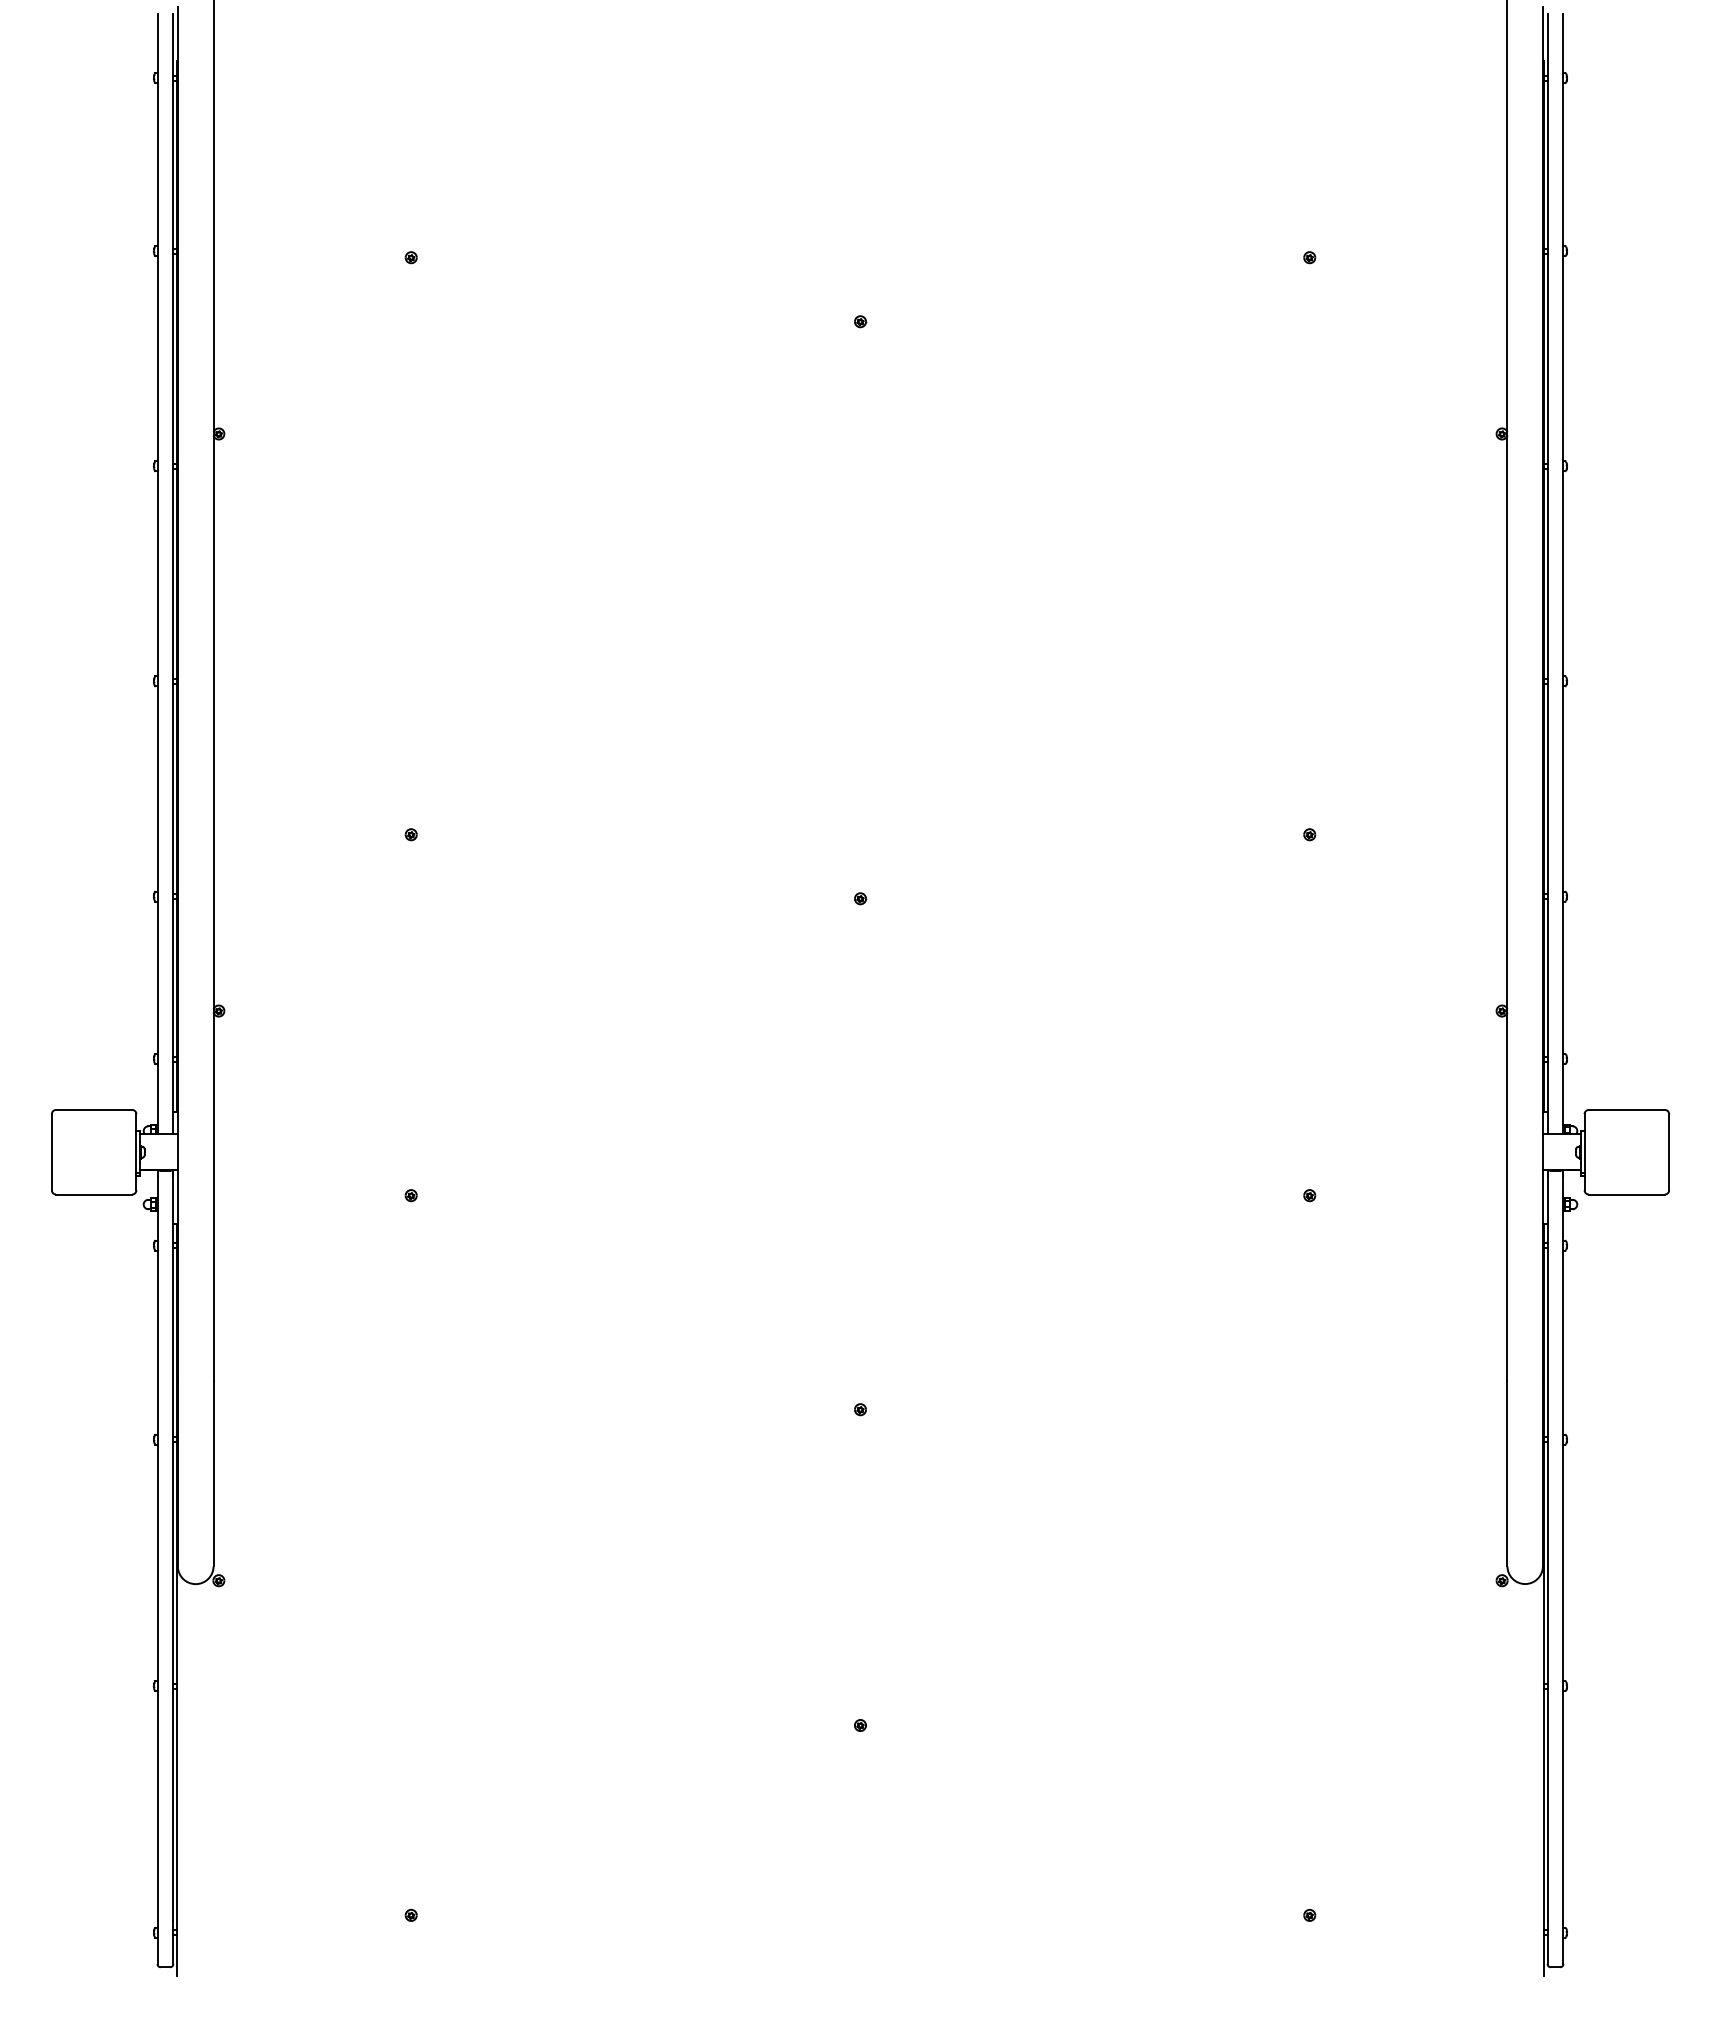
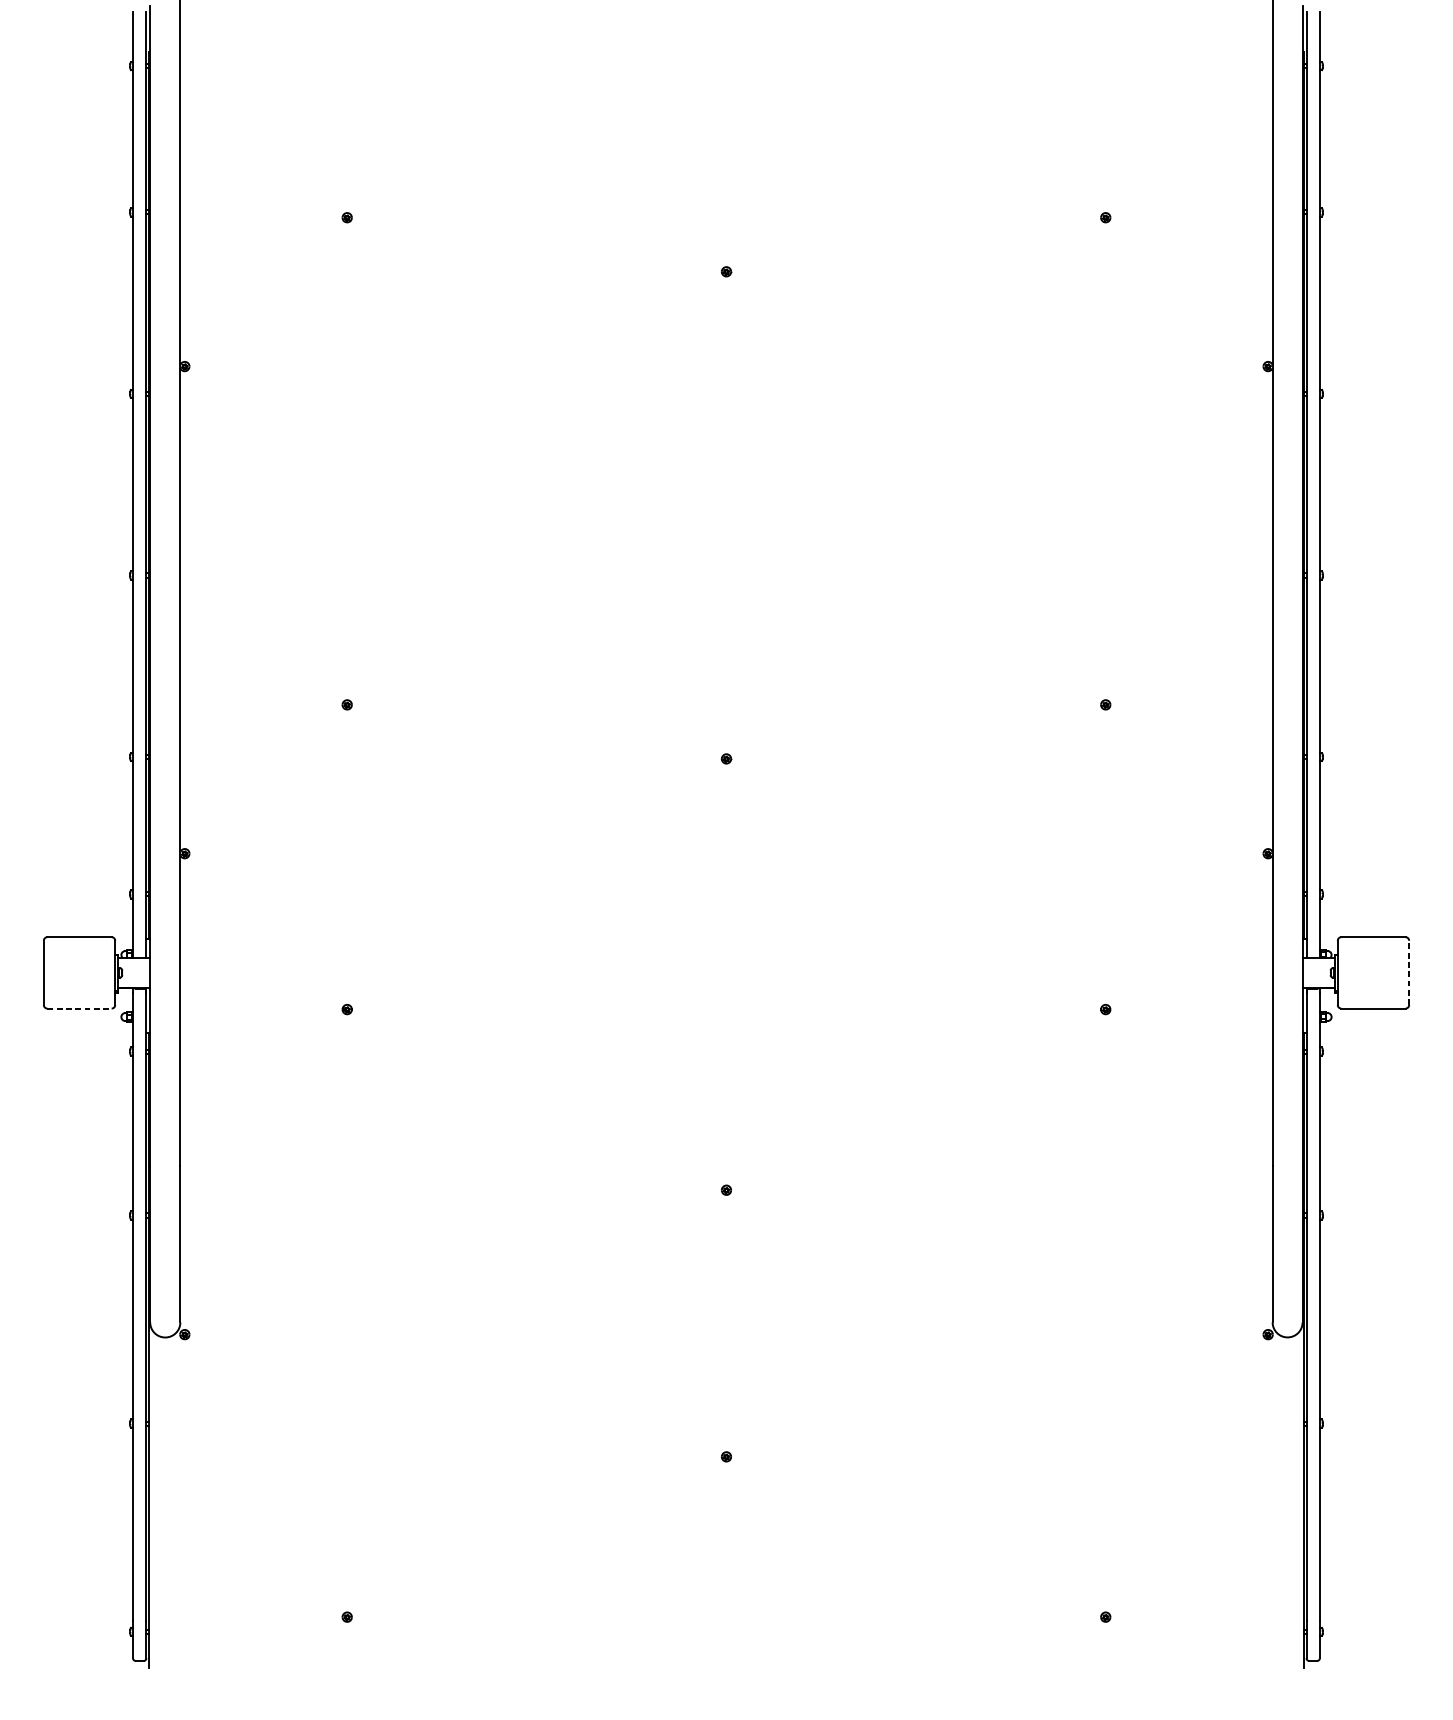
line: (1669, 1151) -> (1409, 972), solid -> dashed
line: (94, 1194) -> (79, 1008), solid -> dashed

